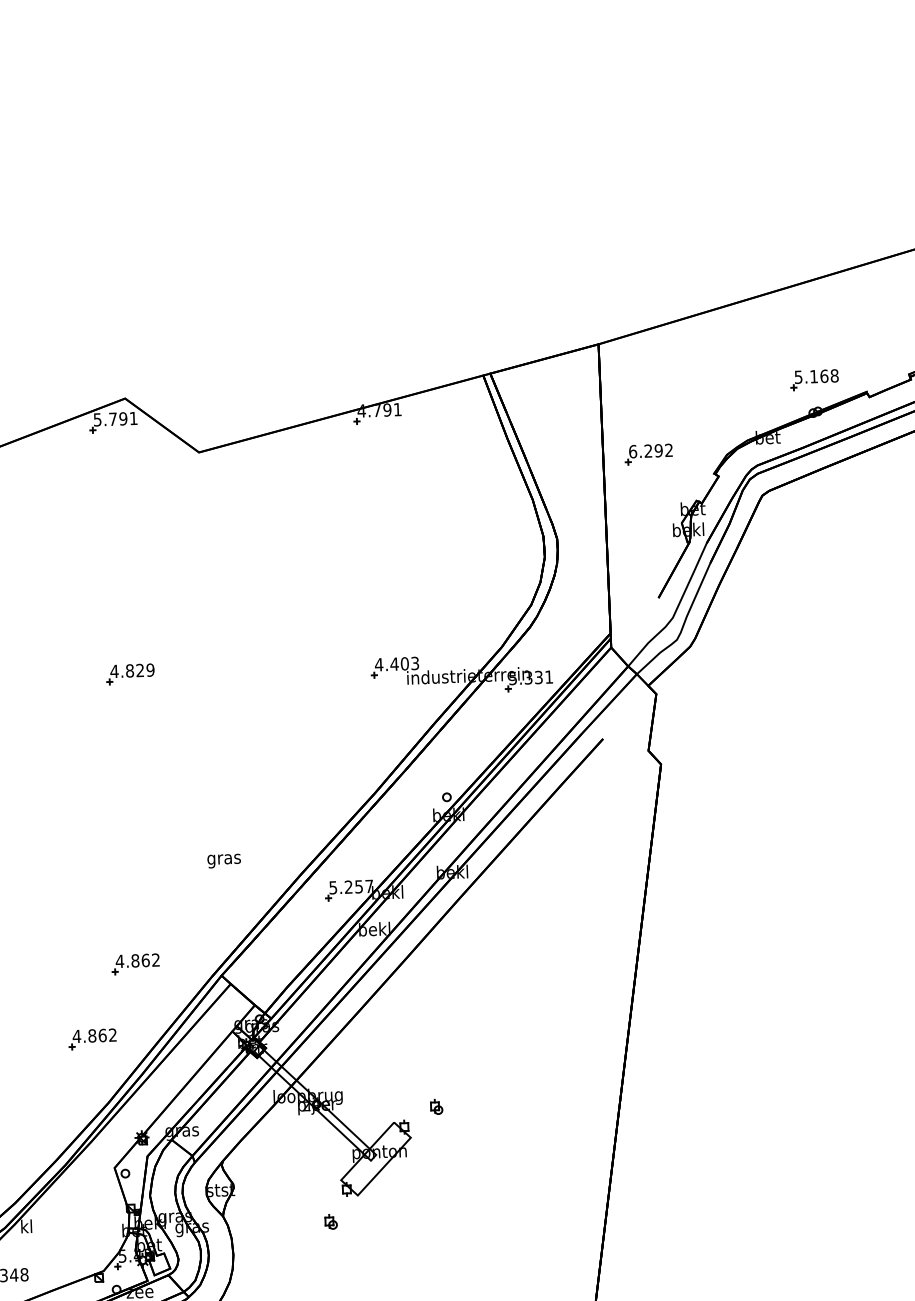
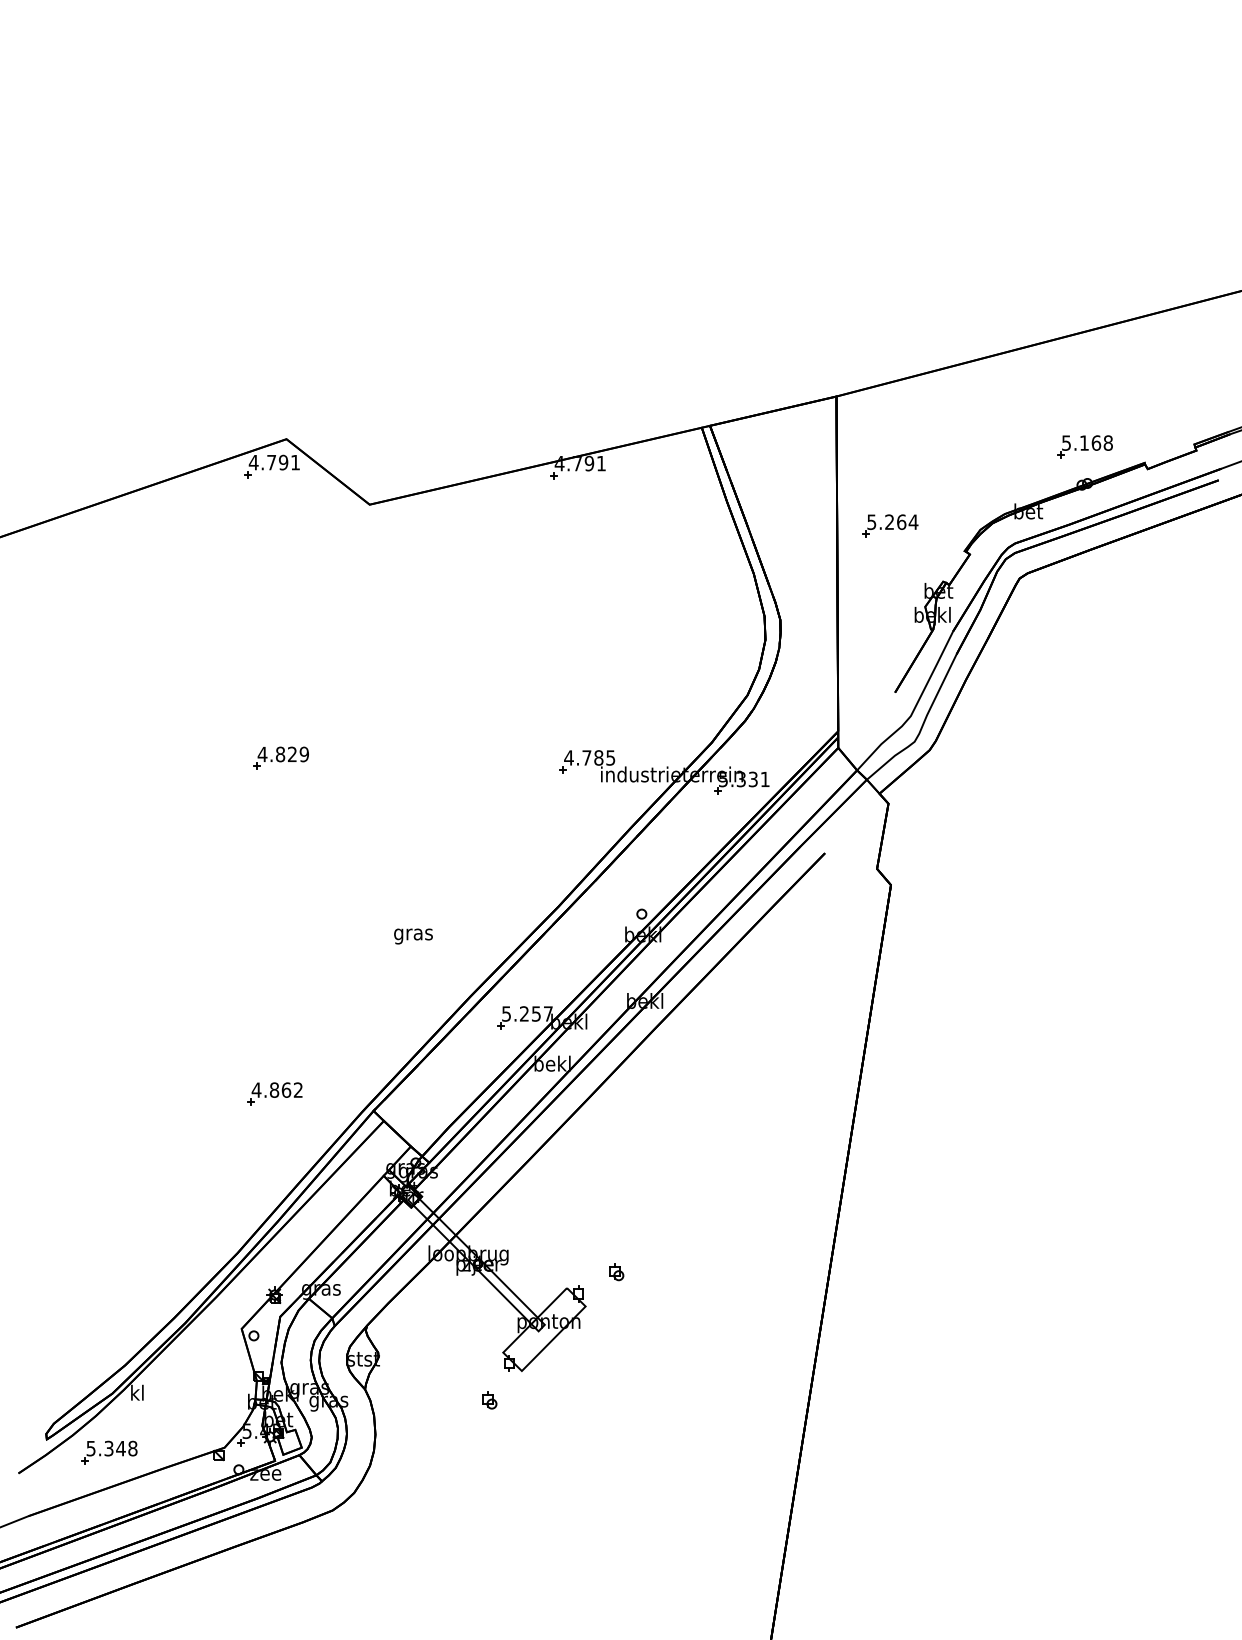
text: (97, 419) -> (253, 462), 5.791 -> 4.791
text: (650, 451) -> (892, 522), 6.292 -> 5.264
text: (404, 663) -> (598, 757), 4.403 -> 4.785
text: (224, 861) -> (413, 936), moved
part: (92, 1038) -> (221, 1178), removed

